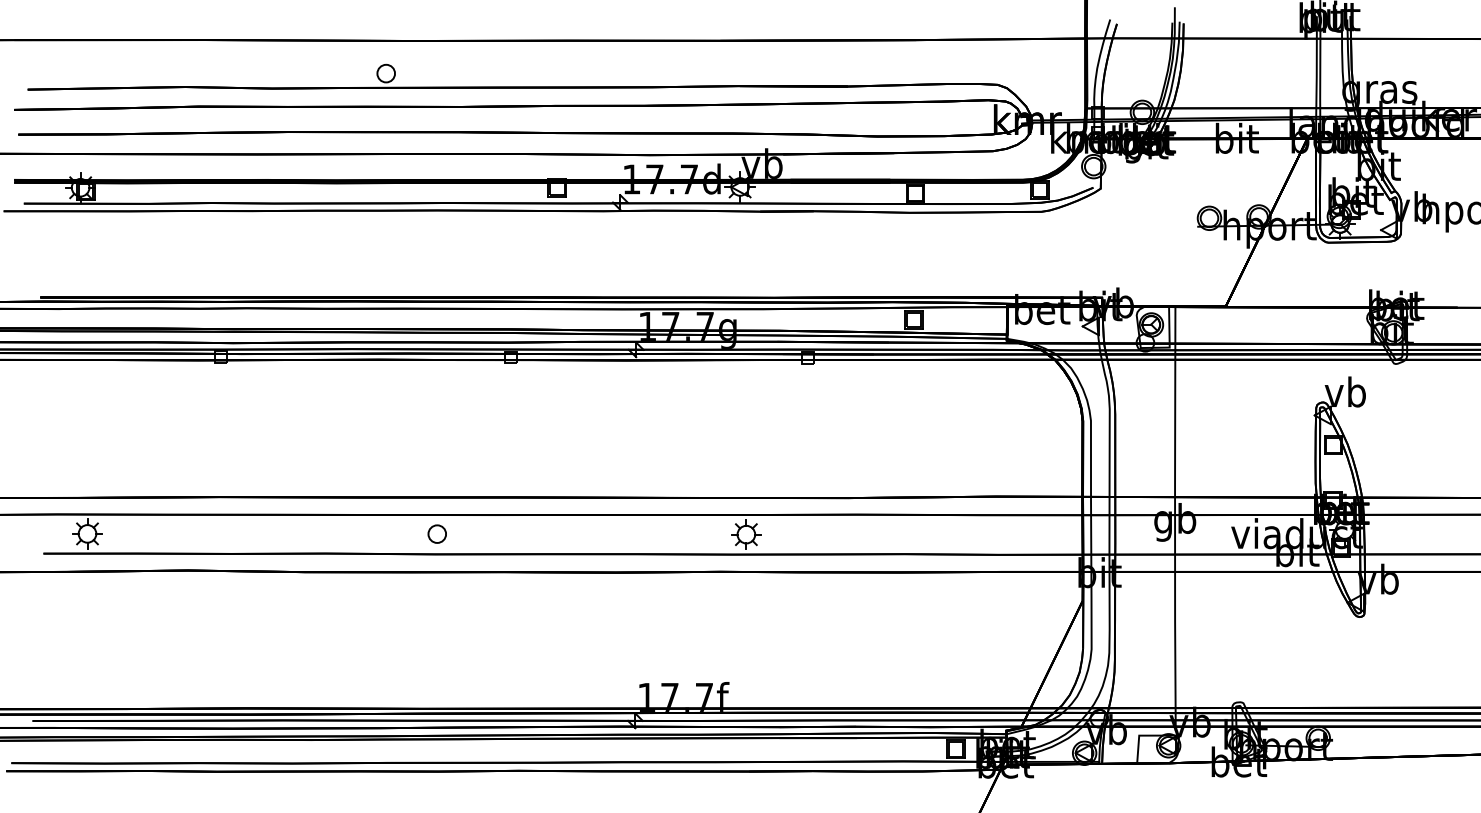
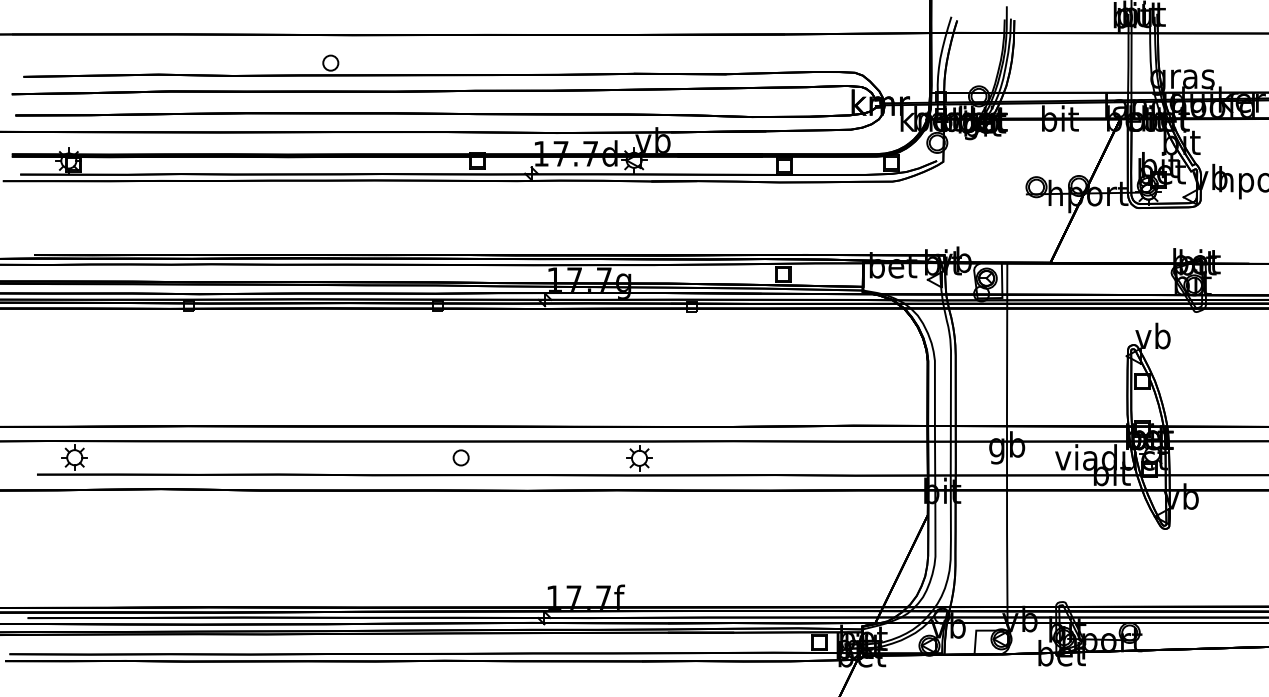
part: (436, 533) -> (460, 457), moved

